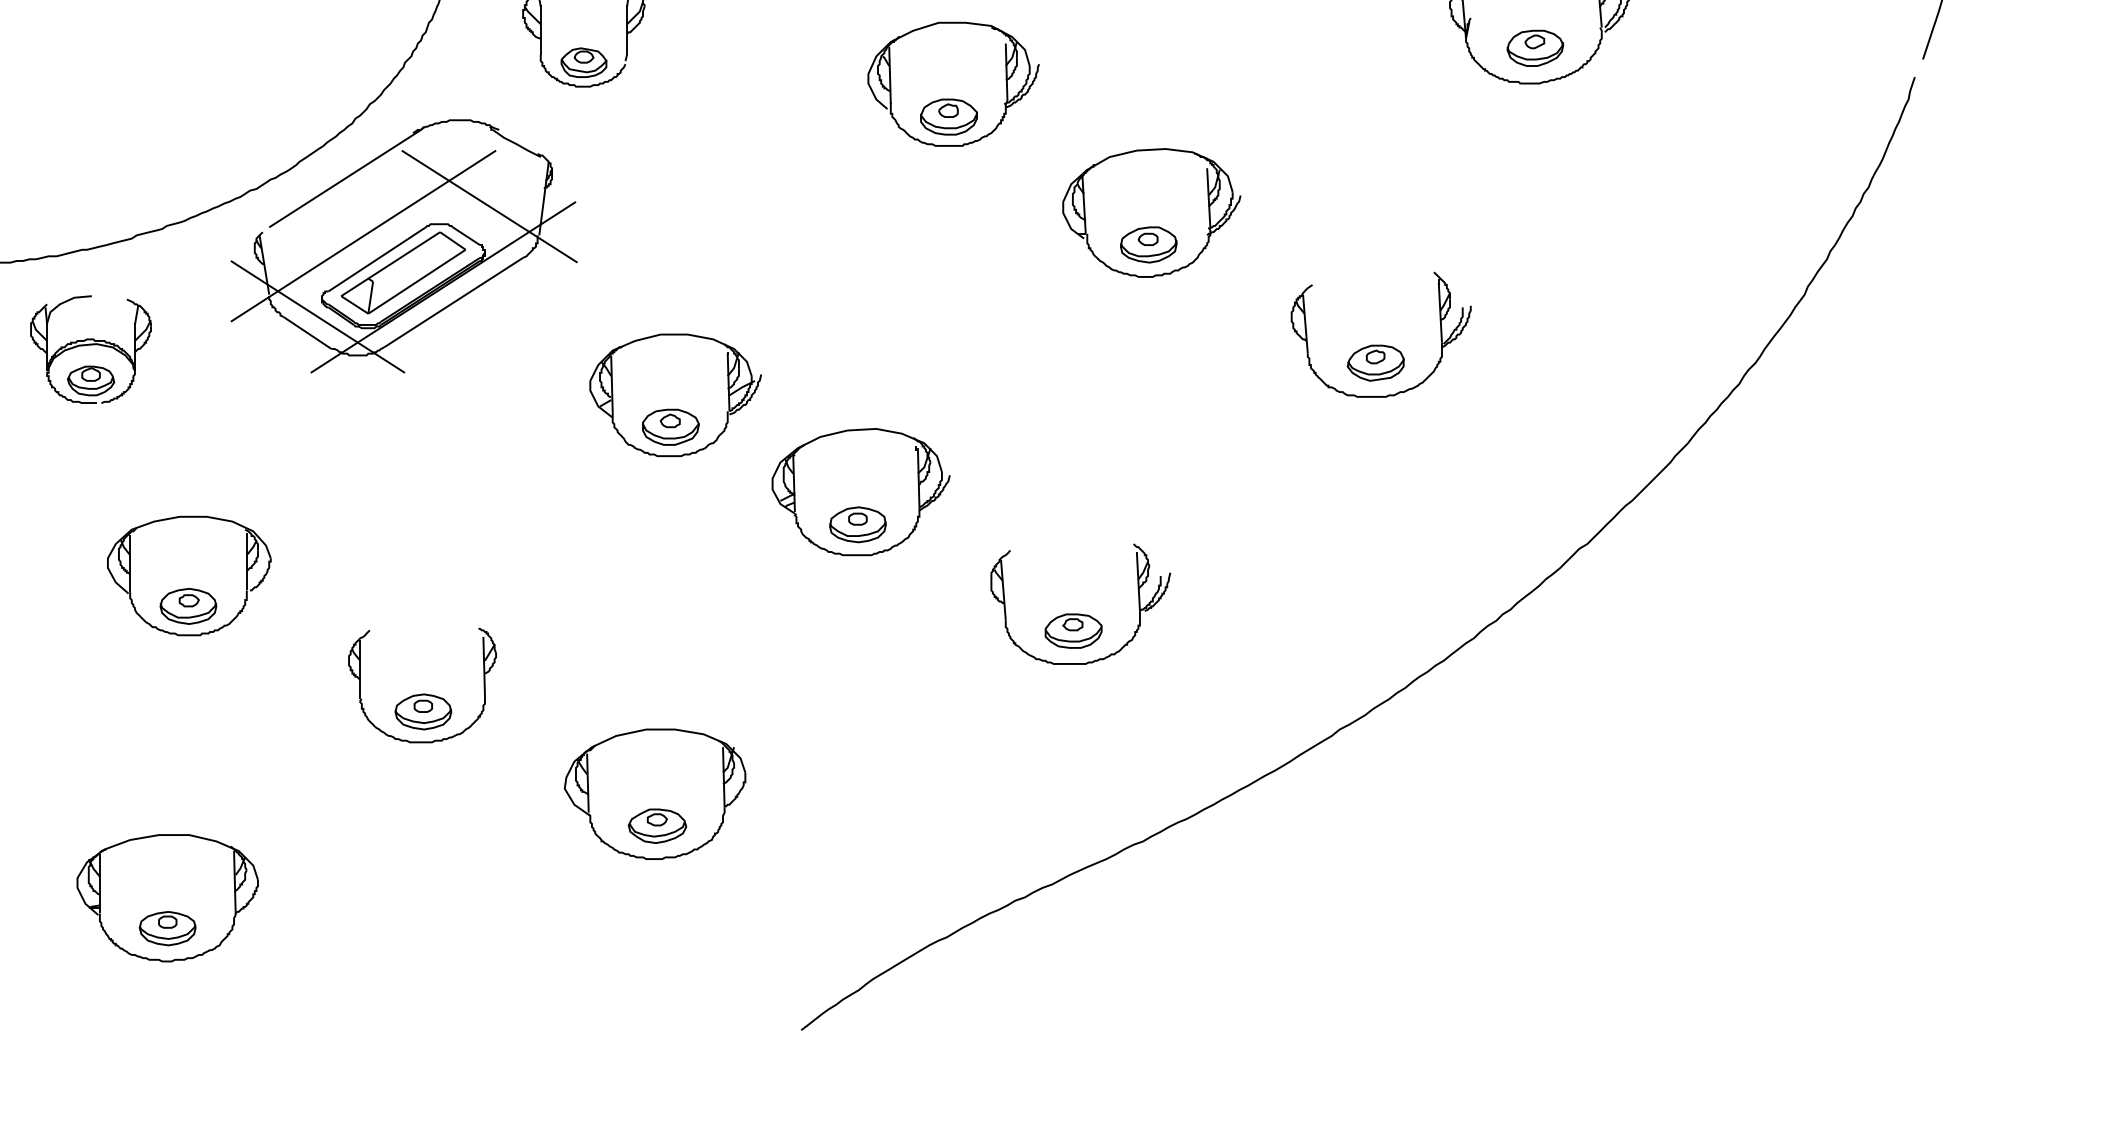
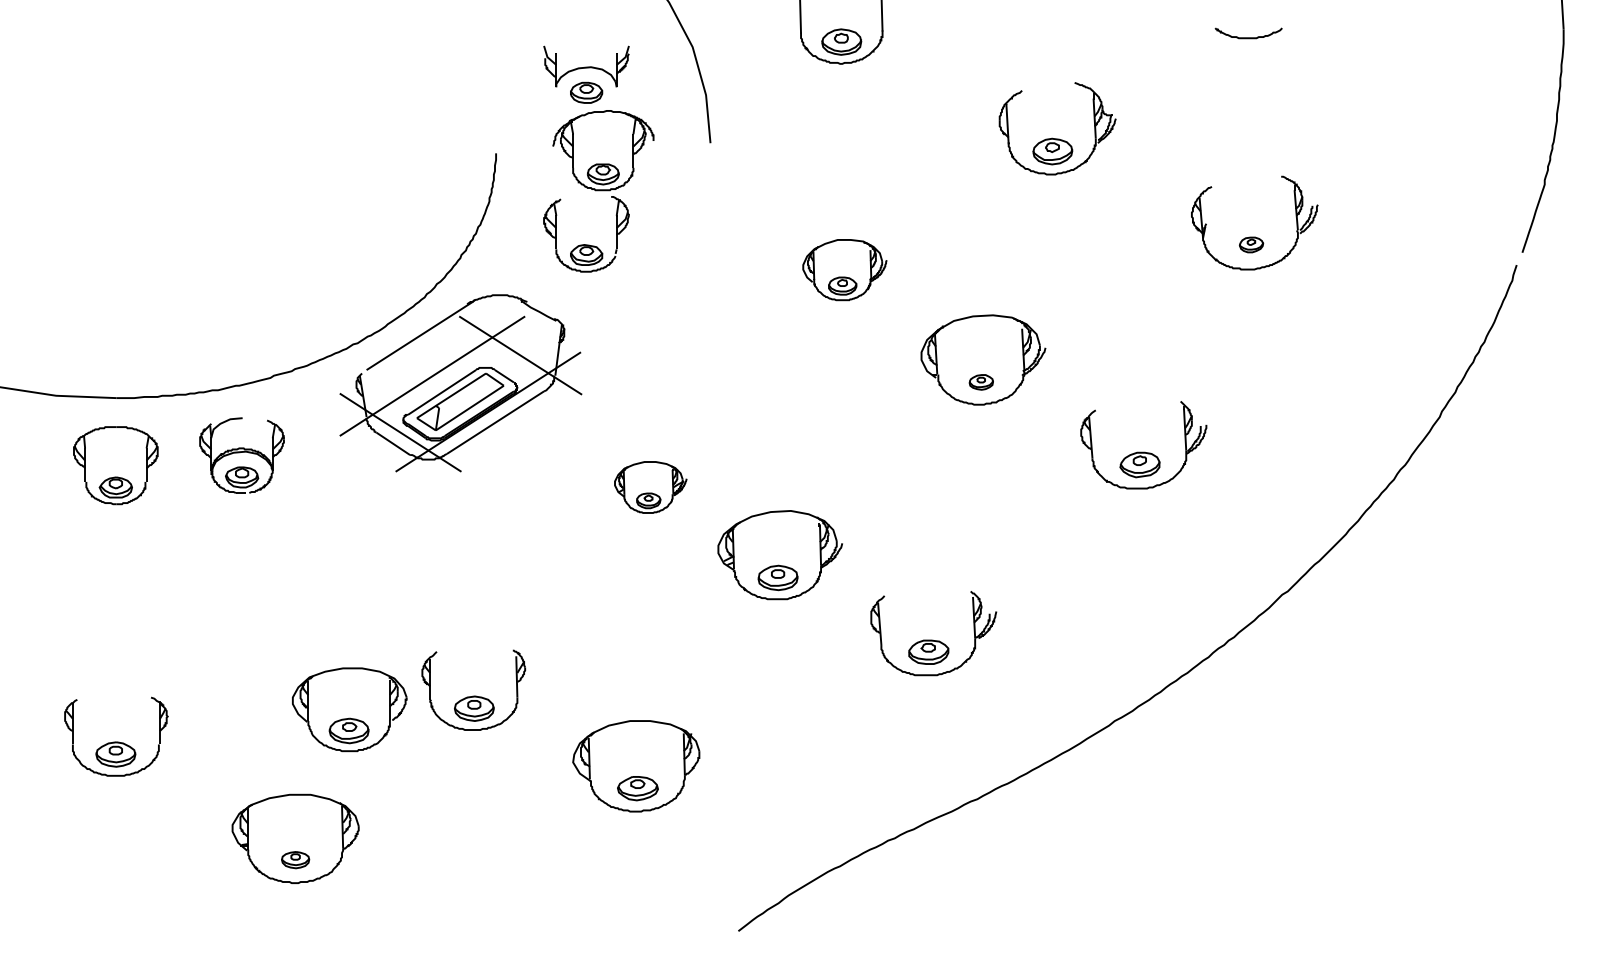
part: (1535, 47) -> (1251, 244), size x0.6
part: (953, 83) -> (844, 269), size x0.7
part: (1149, 245) -> (981, 382), size x0.6
part: (675, 395) -> (650, 487), size x0.6
part: (188, 575) -> (349, 709), moved
part: (167, 927) -> (295, 859), size x0.7

